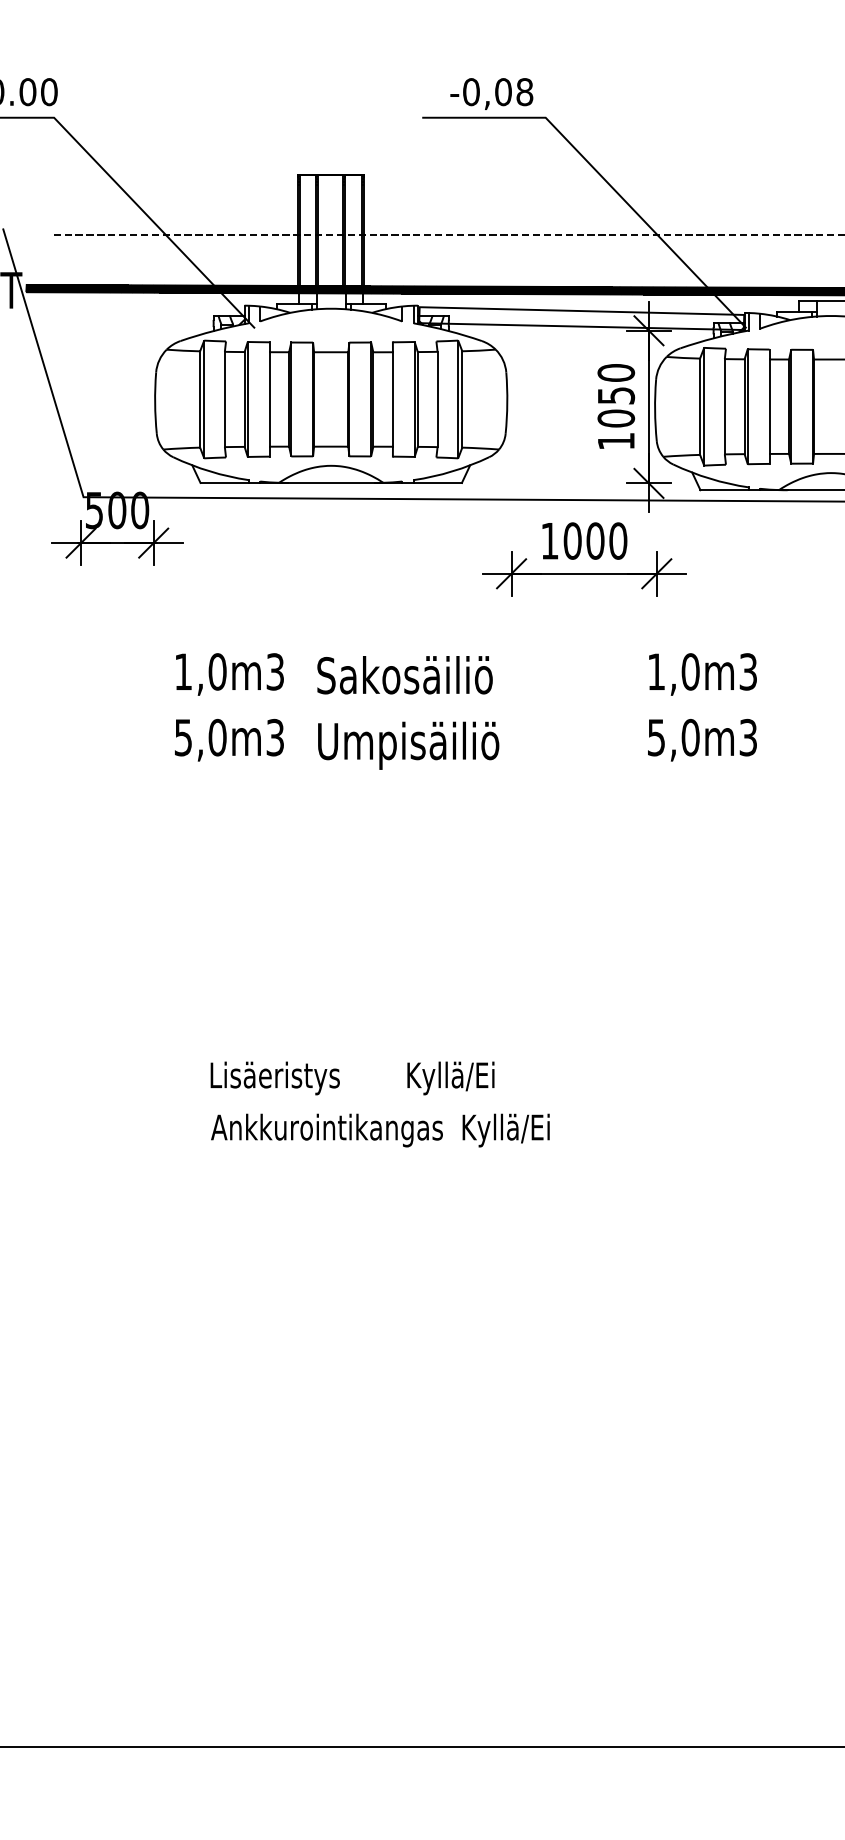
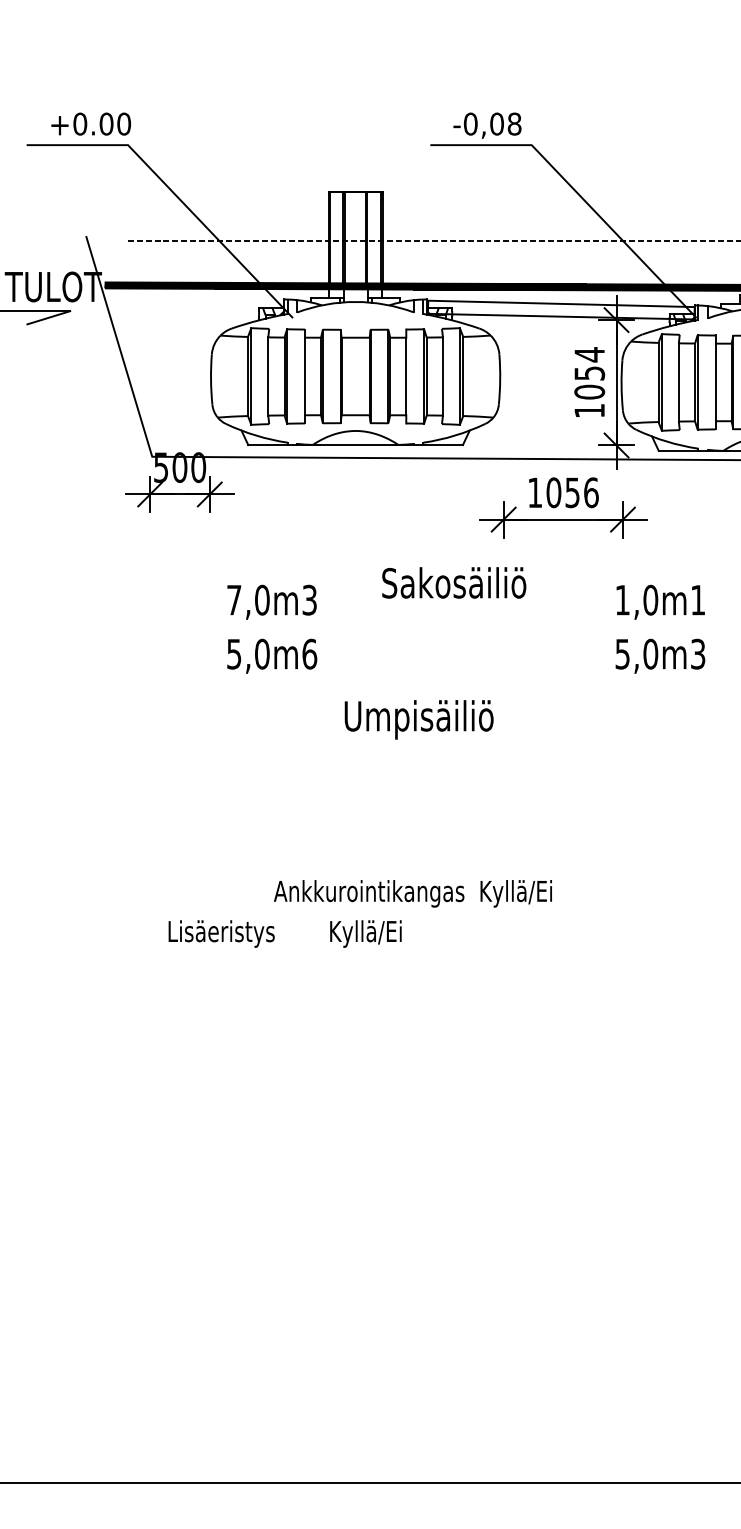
text: (616, 372) -> (589, 354), 1050 -> 1054
text: (606, 540) -> (581, 492), 1000 -> 1056
text: (748, 671) -> (698, 599), 1,0m3 -> 1,0m1
text: (183, 672) -> (234, 600), 1,0m3 -> 7,0m3
text: (405, 674) -> (454, 582), moved
text: (275, 736) -> (309, 653), 5,0m3 -> 5,0m6
text: (407, 745) -> (418, 719), moved
text: (351, 1077) -> (284, 933), moved
text: (379, 1130) -> (412, 893), moved

